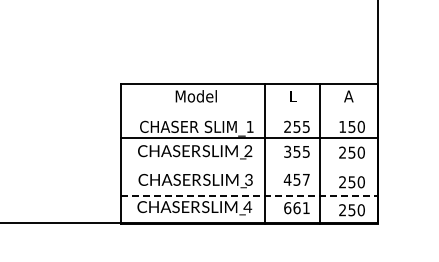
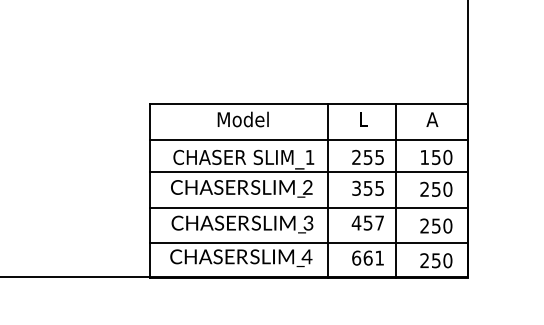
line: (248, 112) -> (307, 139), added
line: (248, 167) -> (307, 207), added
line: (249, 195) -> (309, 242), dashed -> solid

